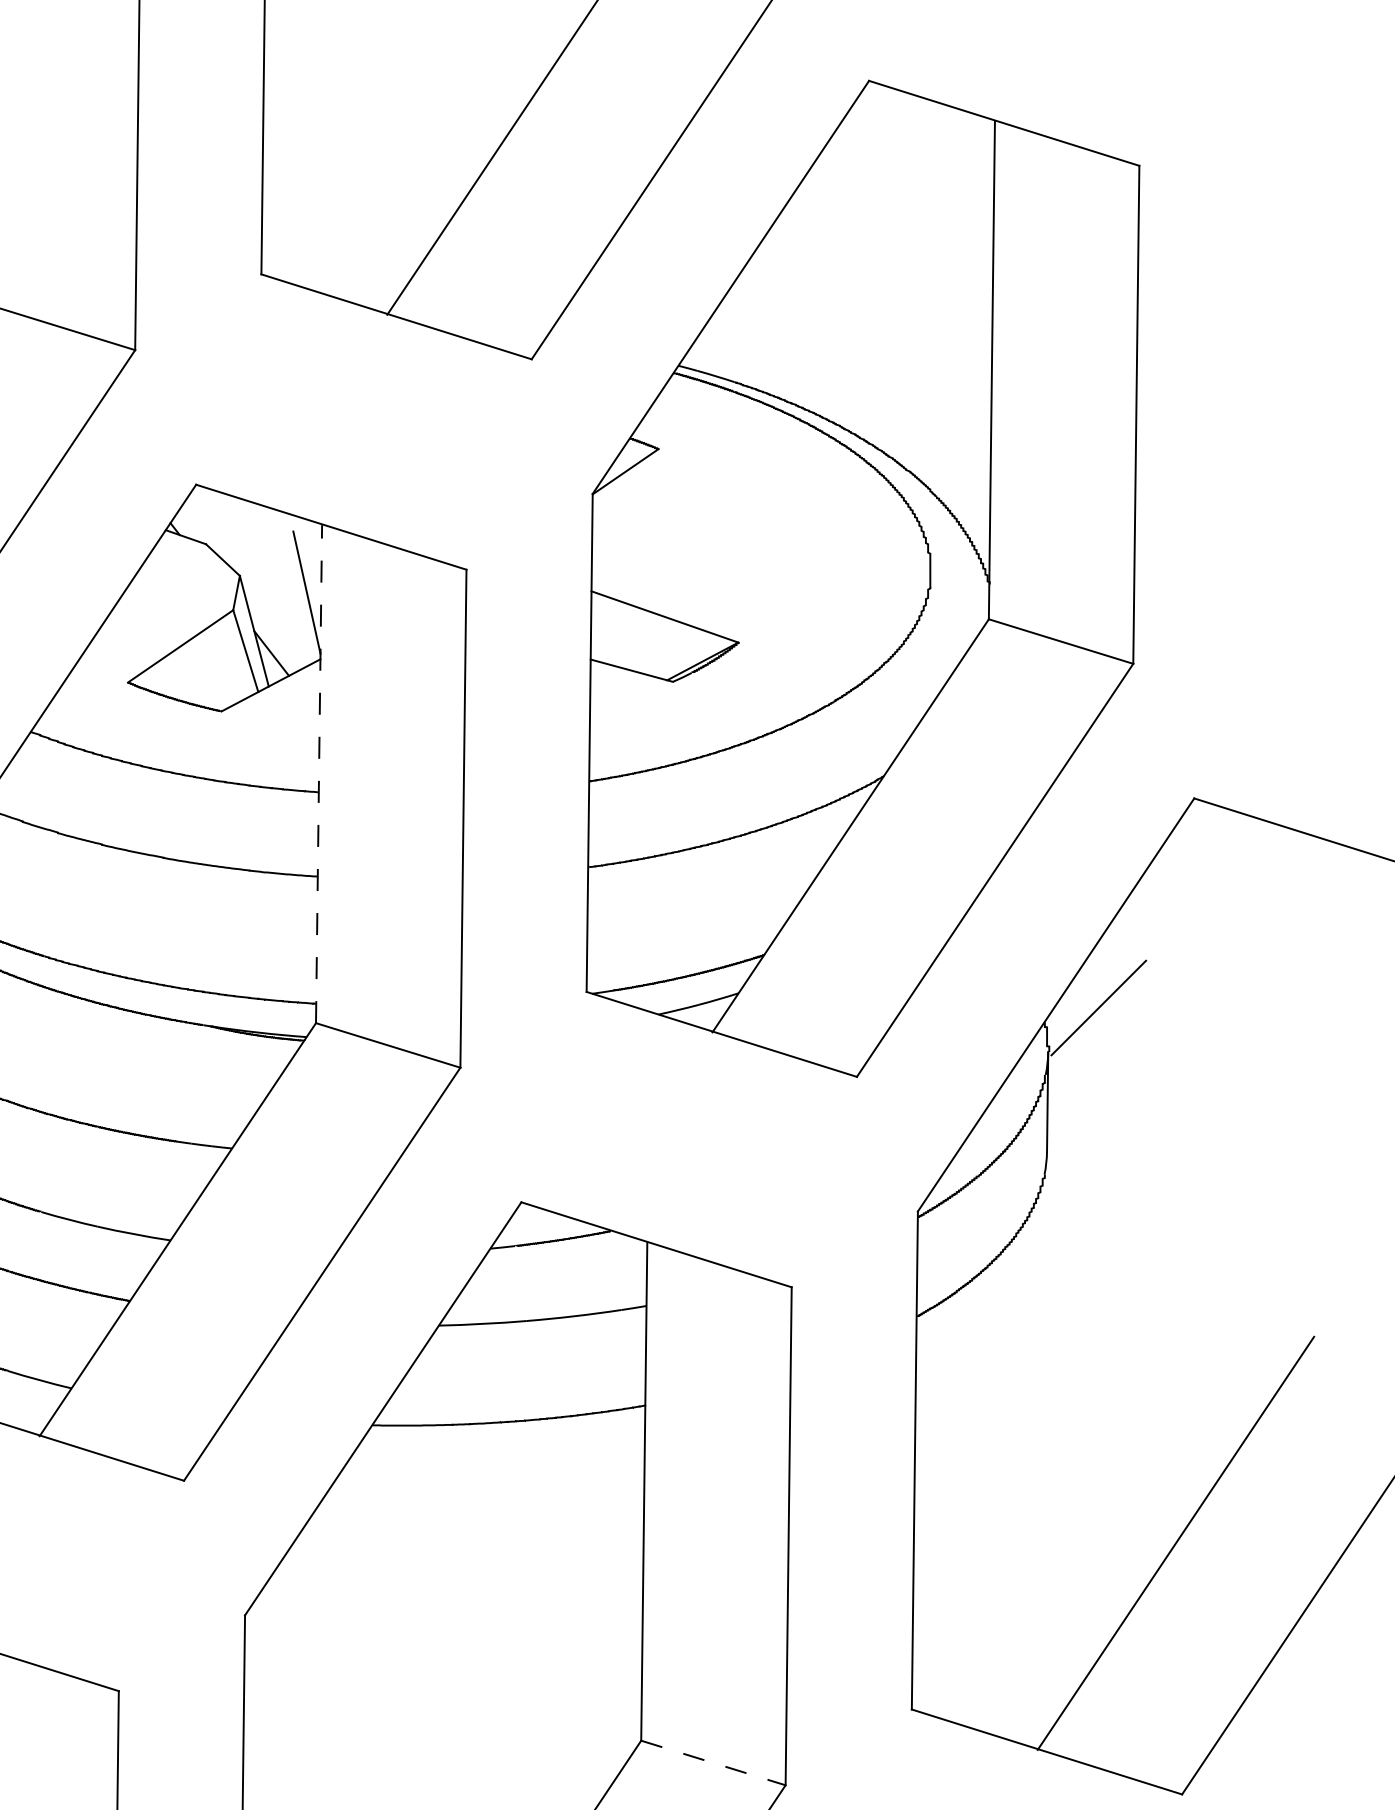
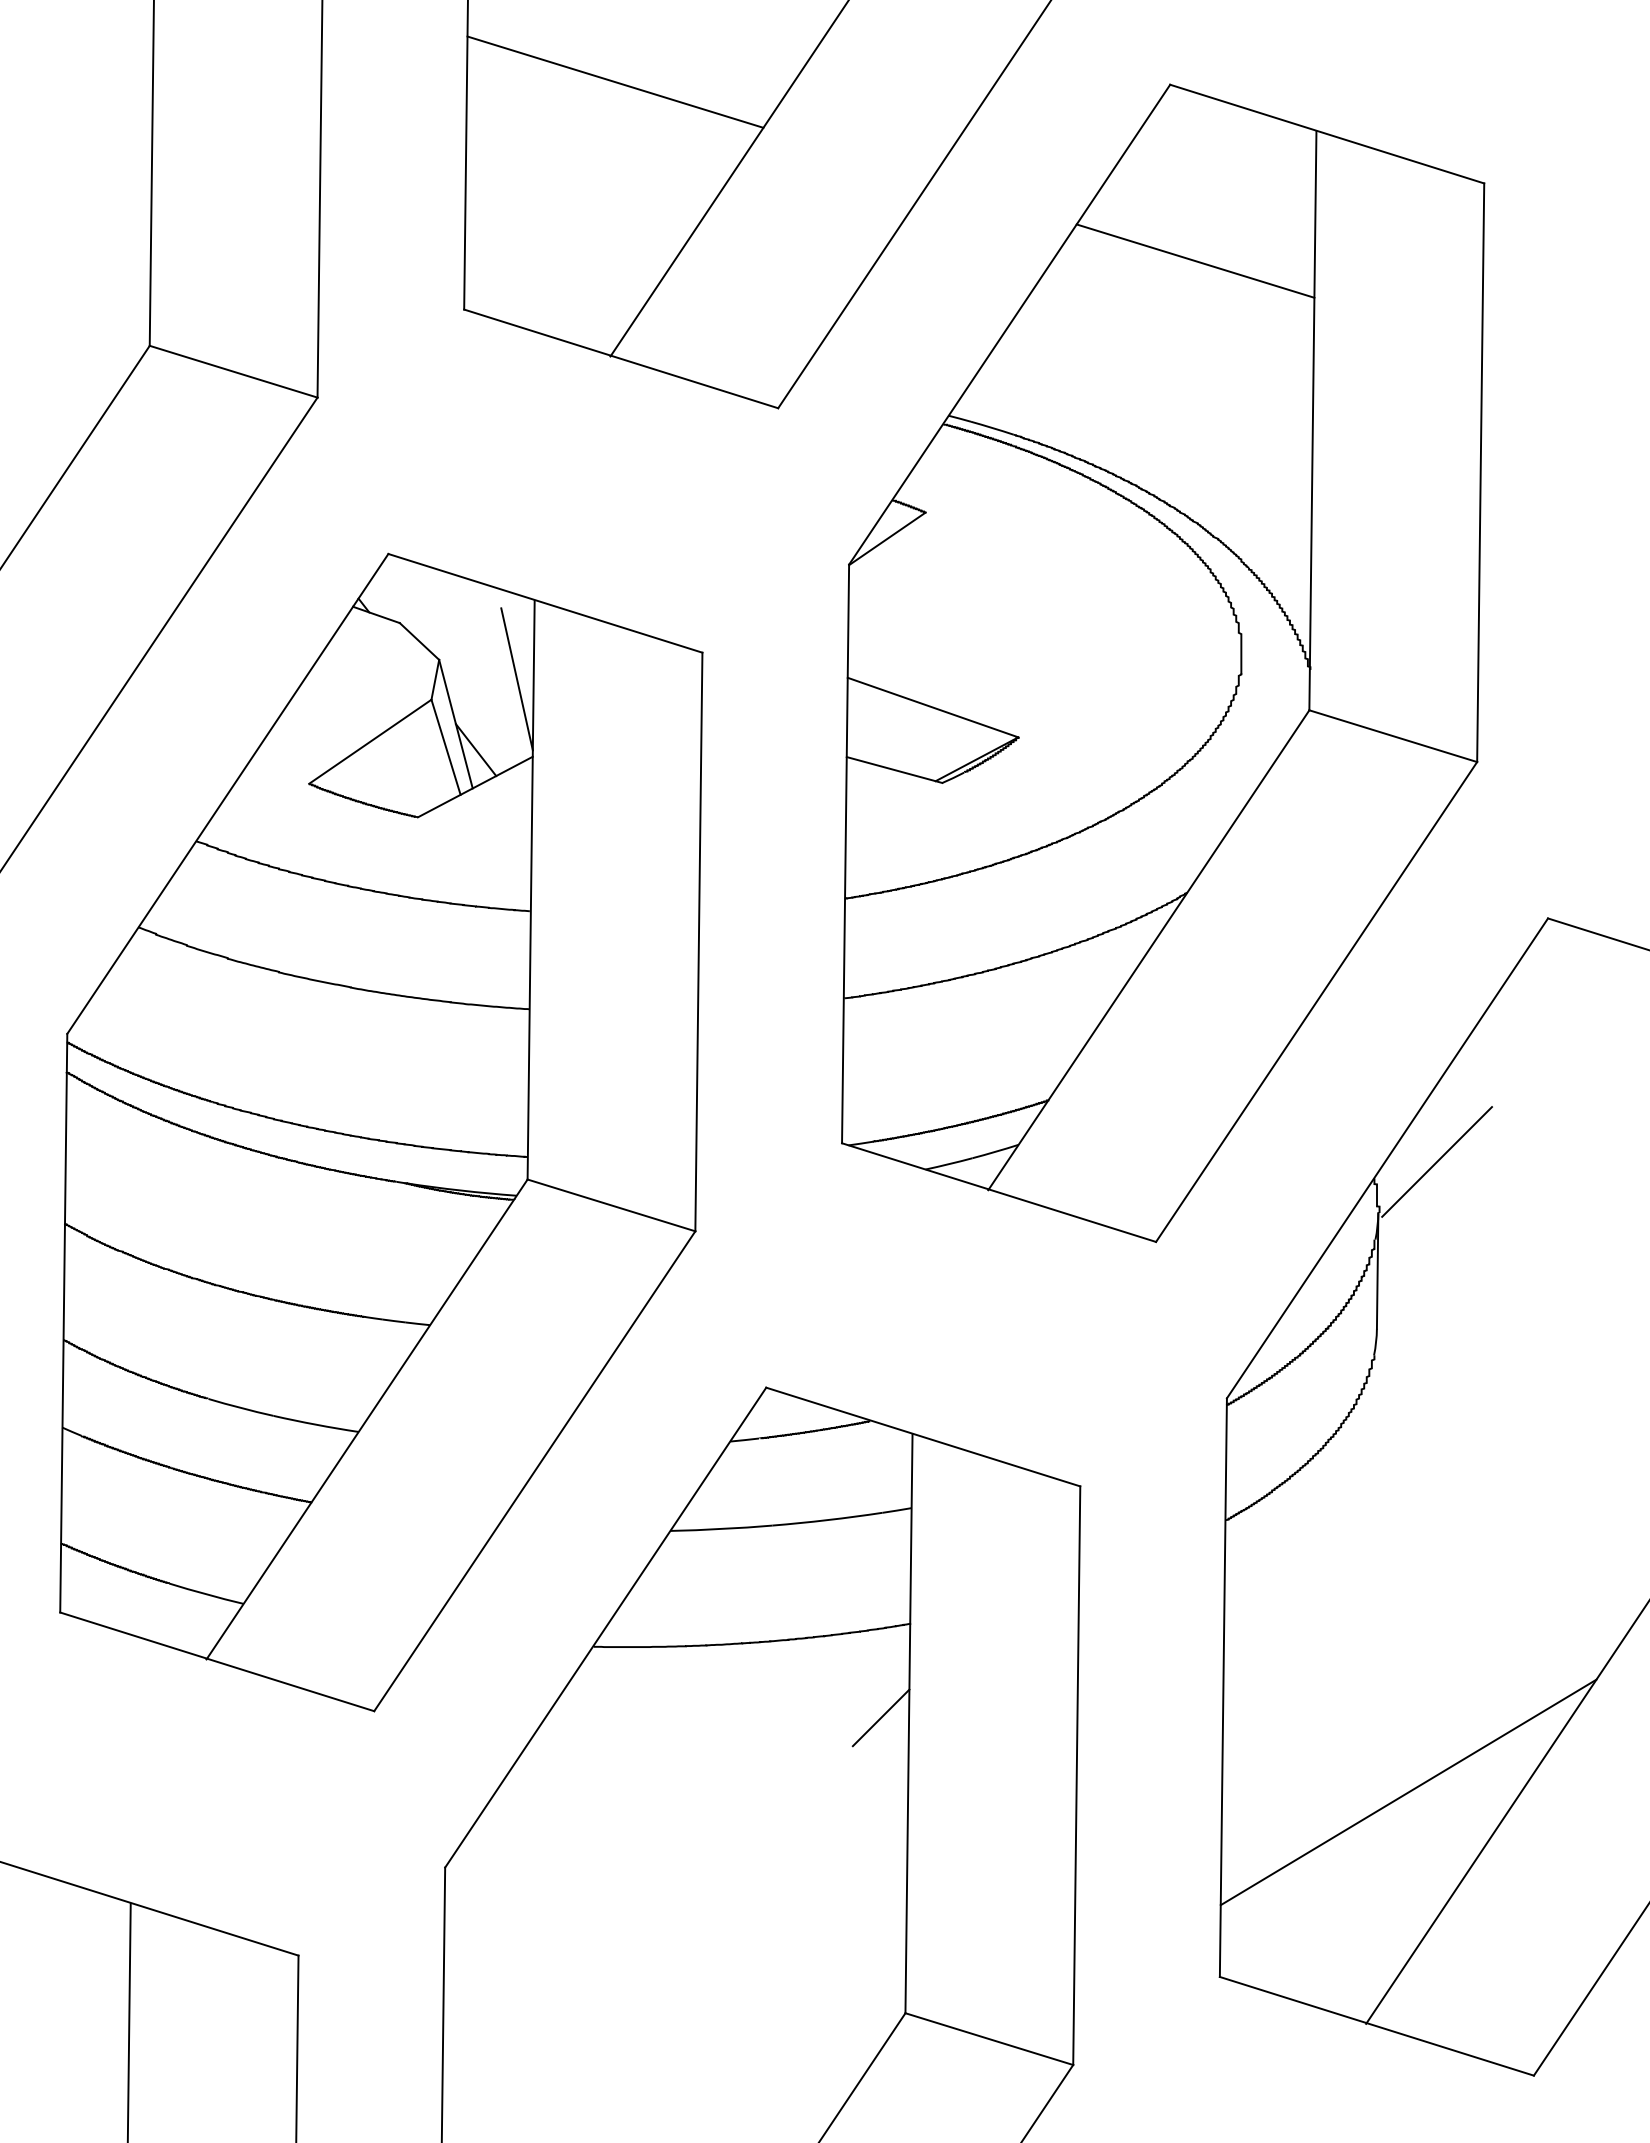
line: (391, 78) -> (615, 81), added
line: (890, 232) -> (1195, 260), added
line: (319, 773) -> (531, 889), dashed -> solid
line: (619, 1486) -> (880, 1717), added
line: (1074, 1550) -> (1408, 1792), added
line: (713, 1763) -> (989, 2039), dashed -> solid

